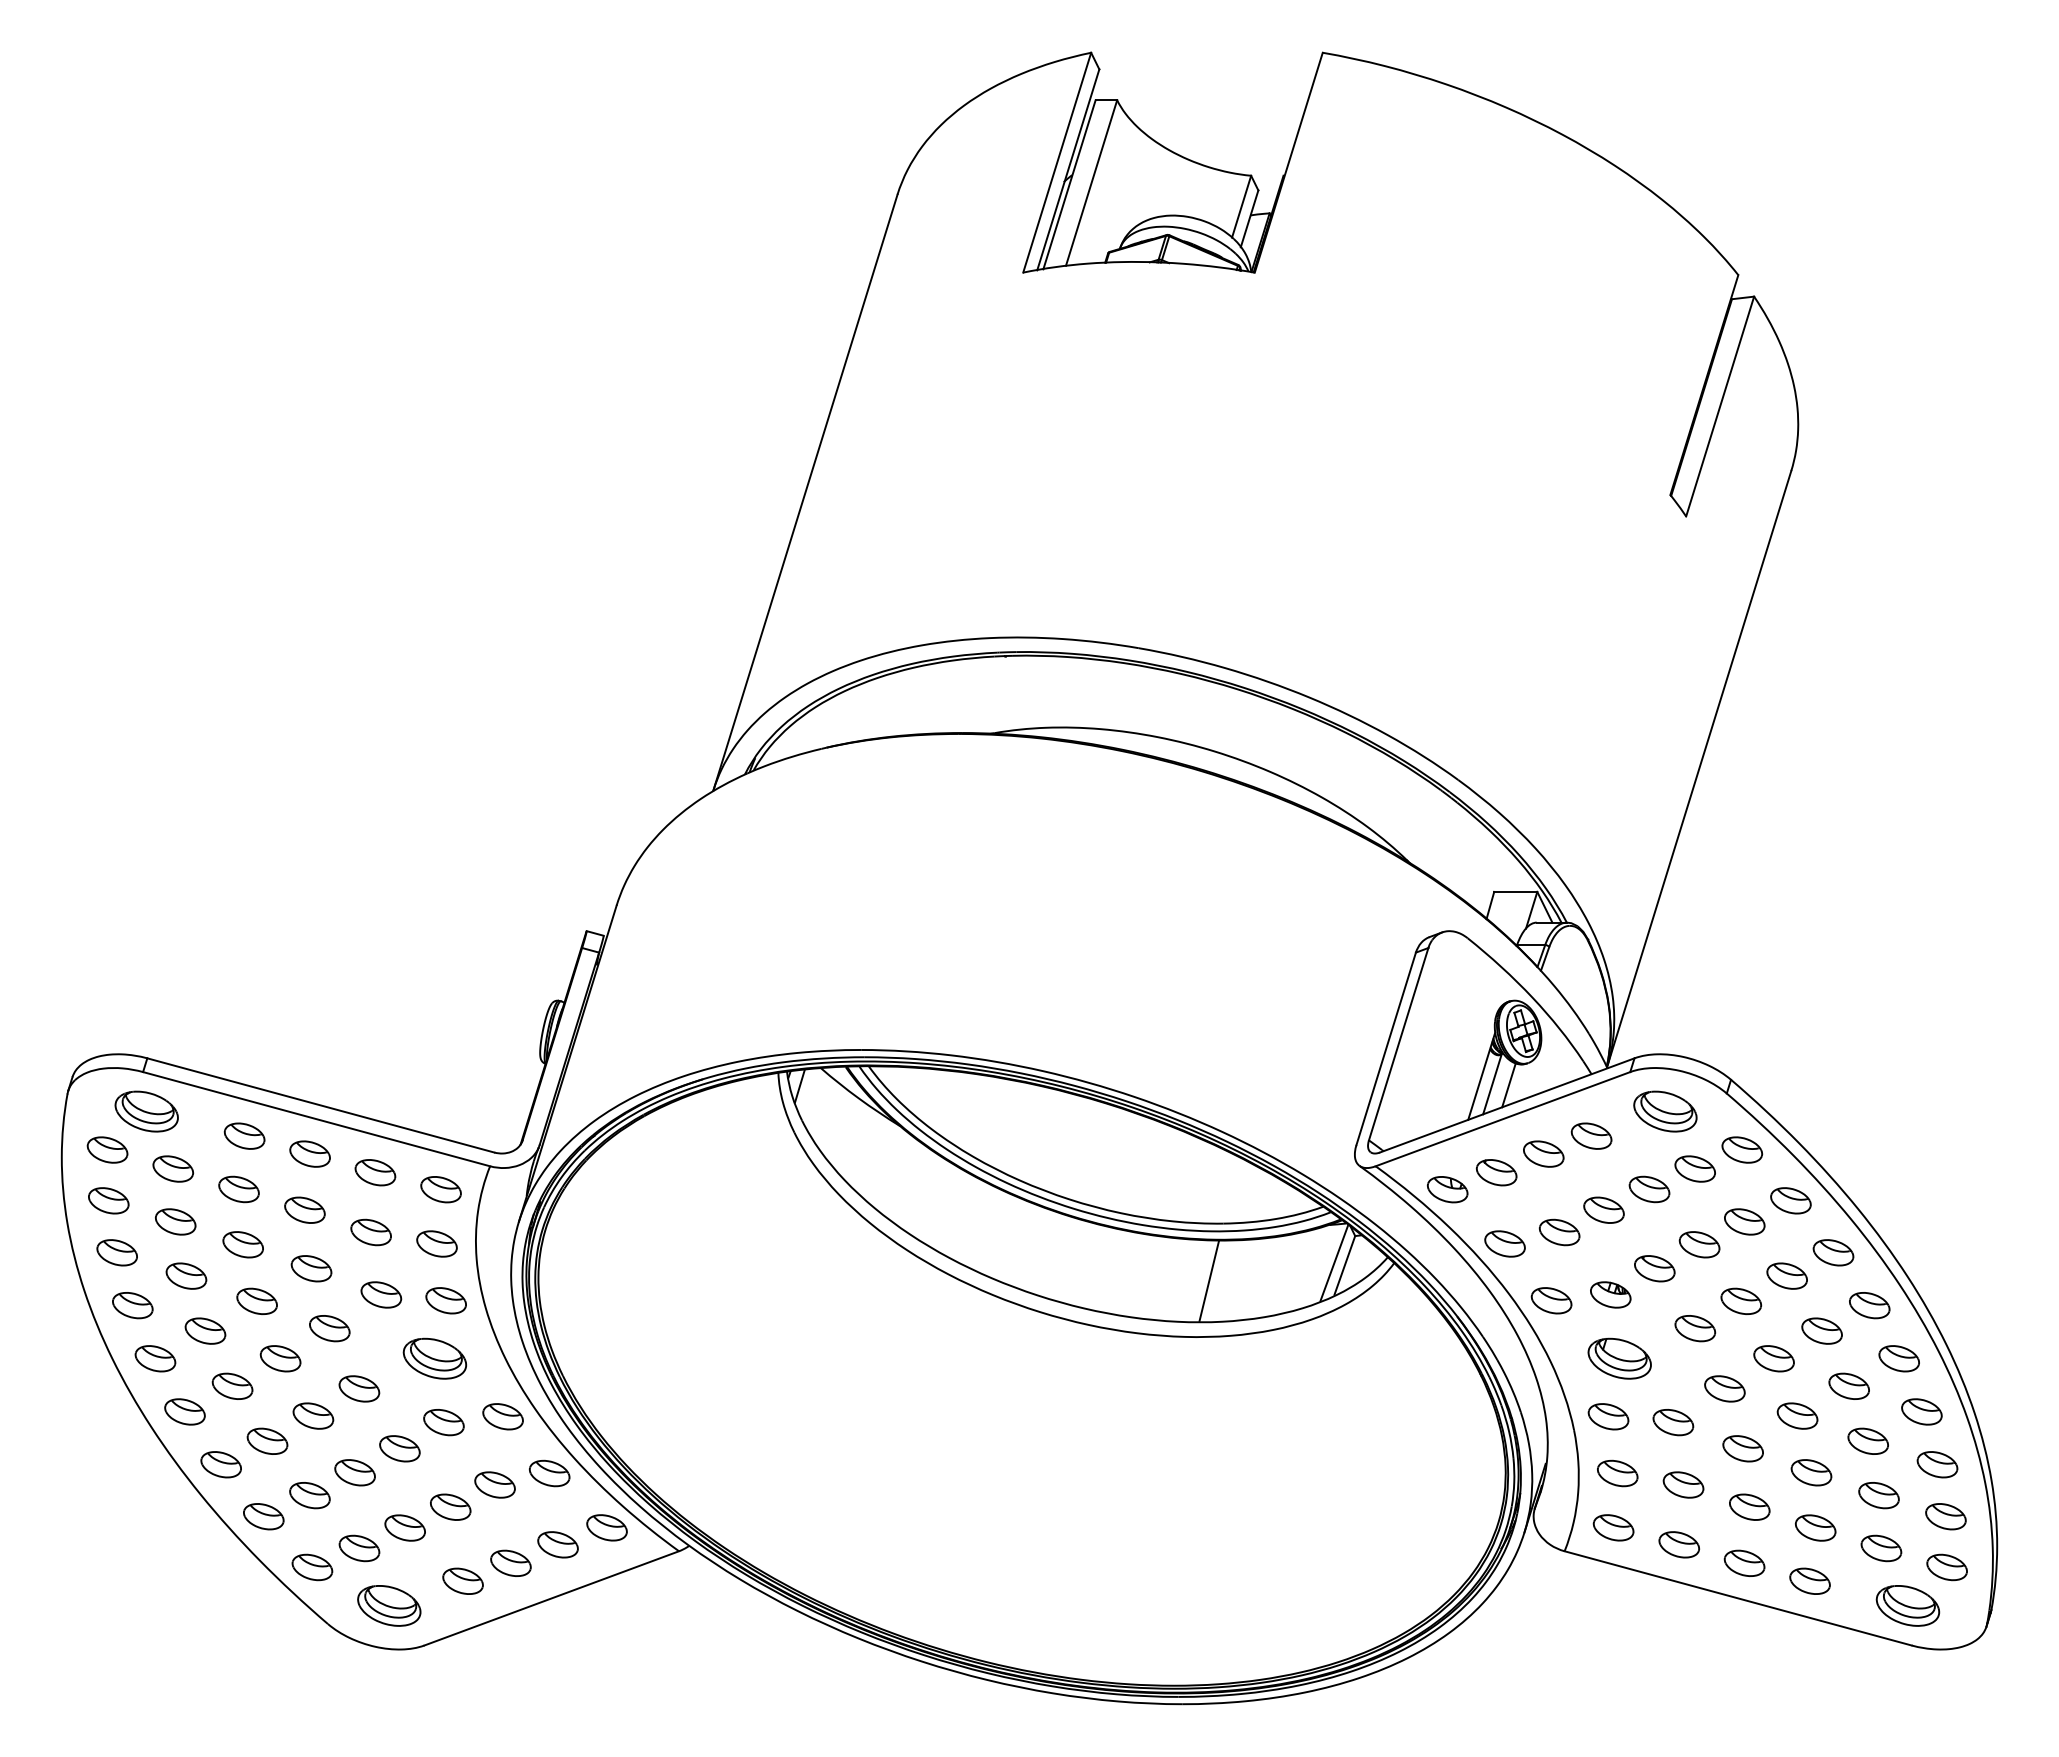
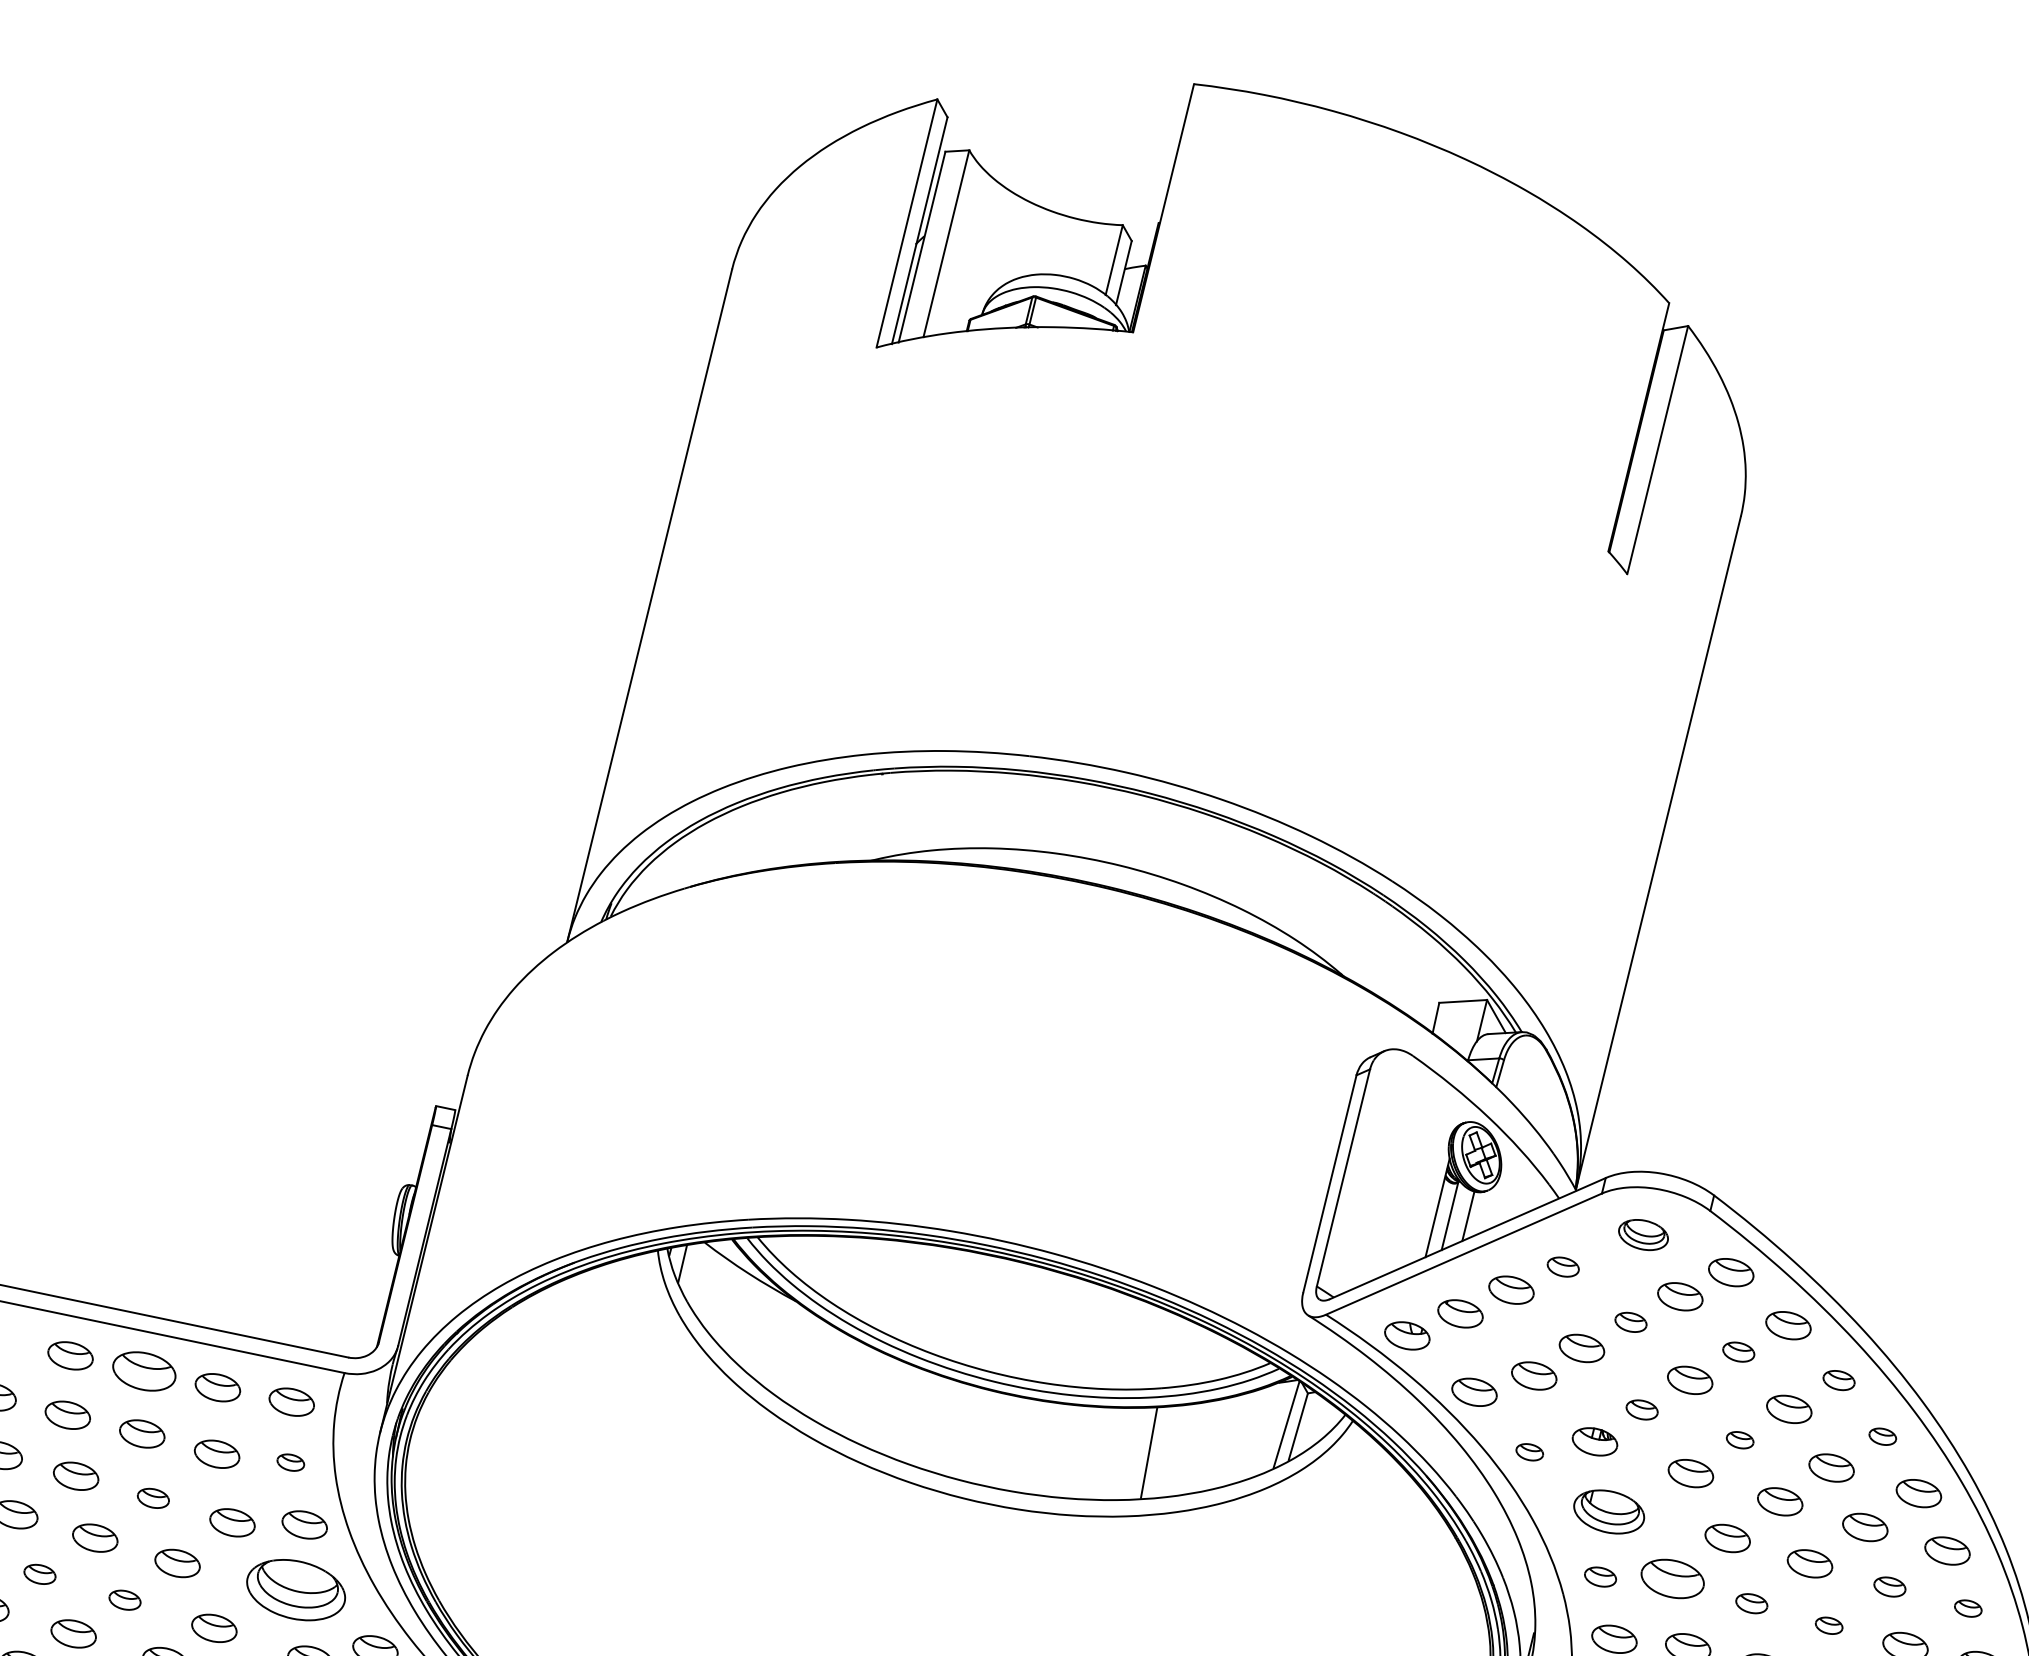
part: (1665, 1111) -> (1643, 1234), size x0.7
part: (1591, 1135) -> (1563, 1266), size x0.7
part: (309, 1153) -> (143, 1370), size x1.4
part: (1649, 1189) -> (1630, 1322), size x0.7
part: (1744, 1221) -> (1738, 1351), size x0.7
part: (436, 1243) -> (290, 1462), size x0.6
part: (1833, 1252) -> (1839, 1380), size x0.7
part: (311, 1268) -> (153, 1498), size x0.7
part: (1654, 1268) -> (1641, 1409), size x0.7
part: (1551, 1300) -> (1529, 1451), size x0.6
part: (1741, 1300) -> (1740, 1439), size x0.6
part: (1869, 1305) -> (1882, 1436), size x0.6
part: (205, 1330) -> (39, 1573), size x0.7
part: (280, 1358) -> (124, 1599), size x0.7
part: (434, 1358) -> (295, 1589), size x1.4
part: (1608, 1416) -> (1600, 1576), size x0.7
part: (1673, 1422) -> (1672, 1579), size x1.4
part: (1867, 1440) -> (1889, 1586), size x0.7
part: (1742, 1448) -> (1751, 1603), size x0.7
part: (1937, 1464) -> (1968, 1608), size x0.6
part: (1811, 1472) -> (1829, 1625), size x0.6

